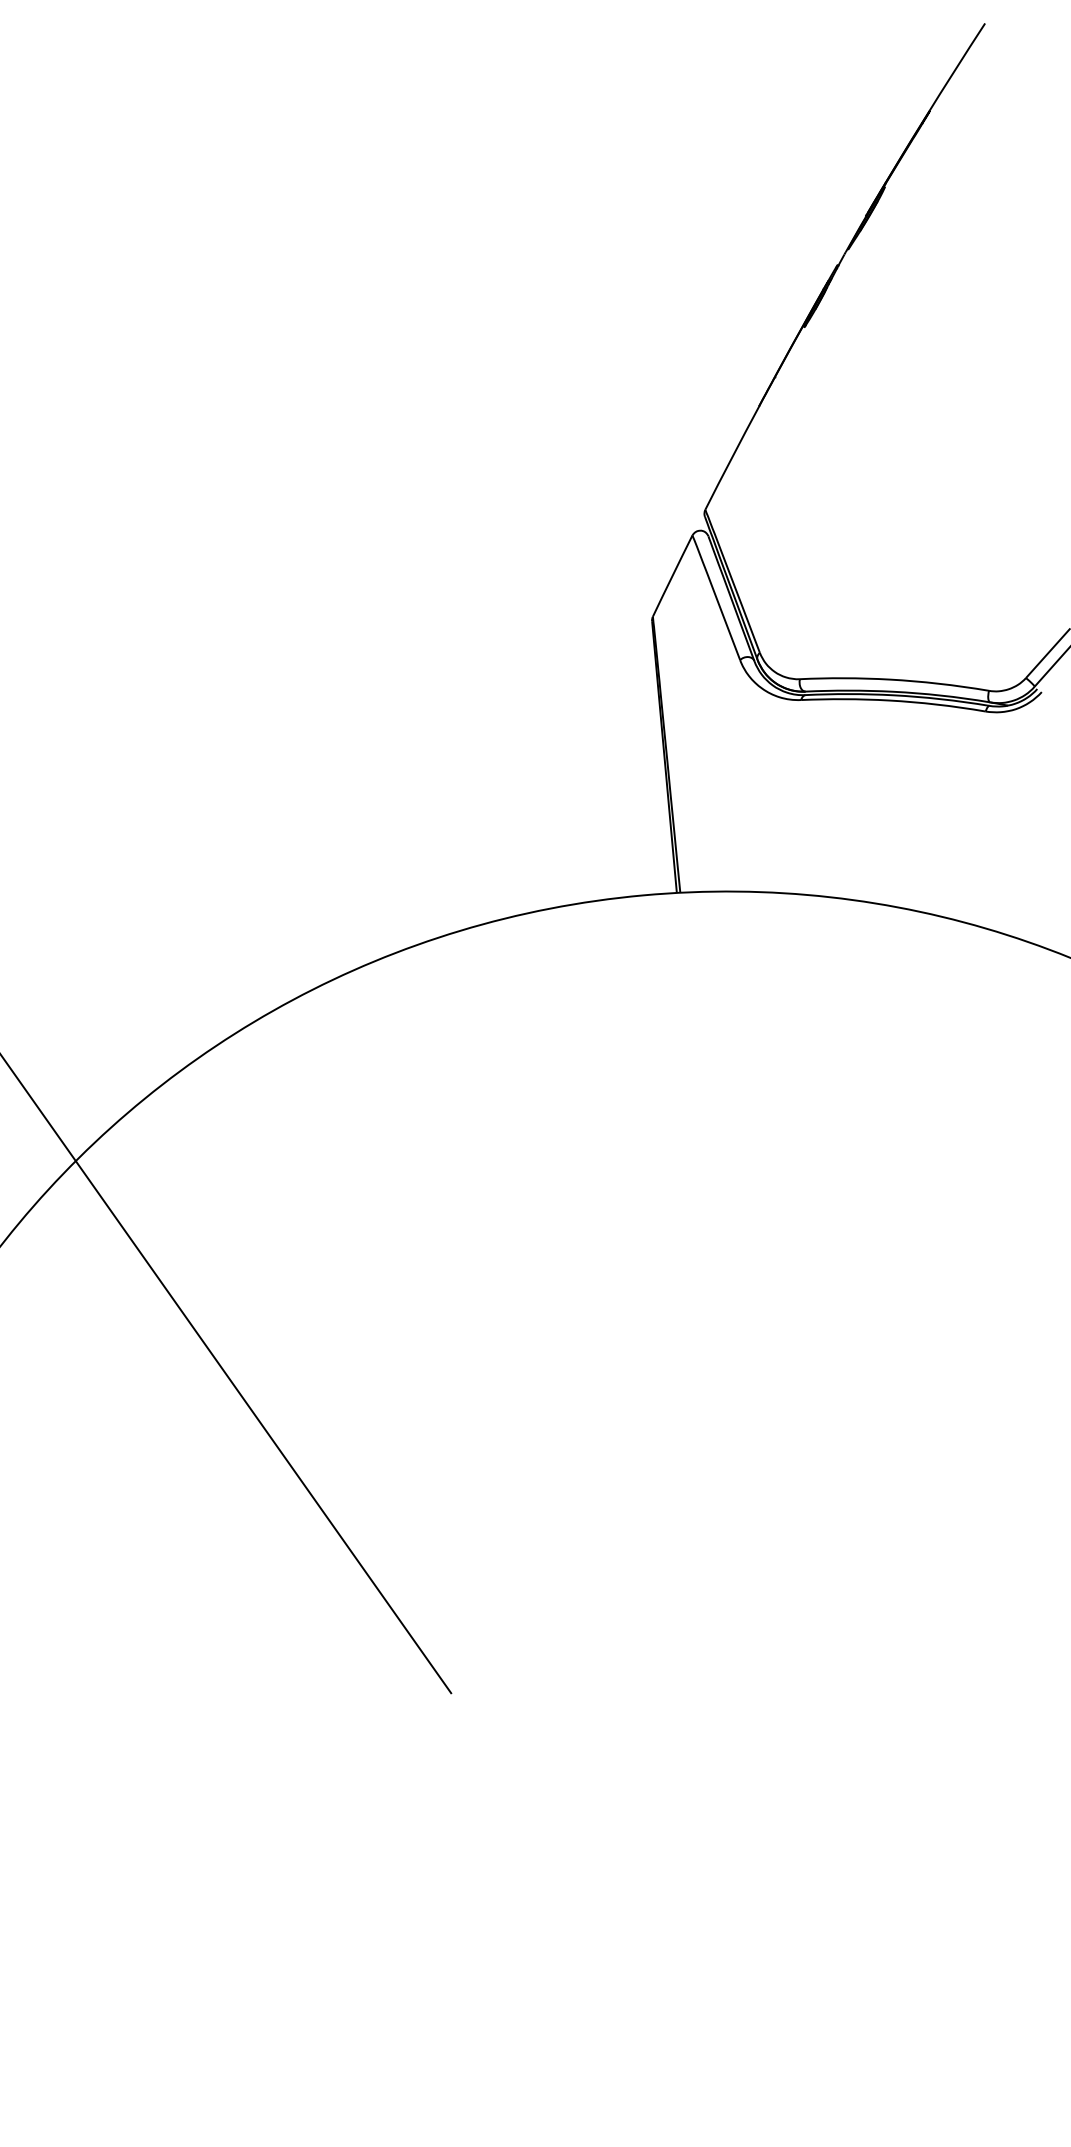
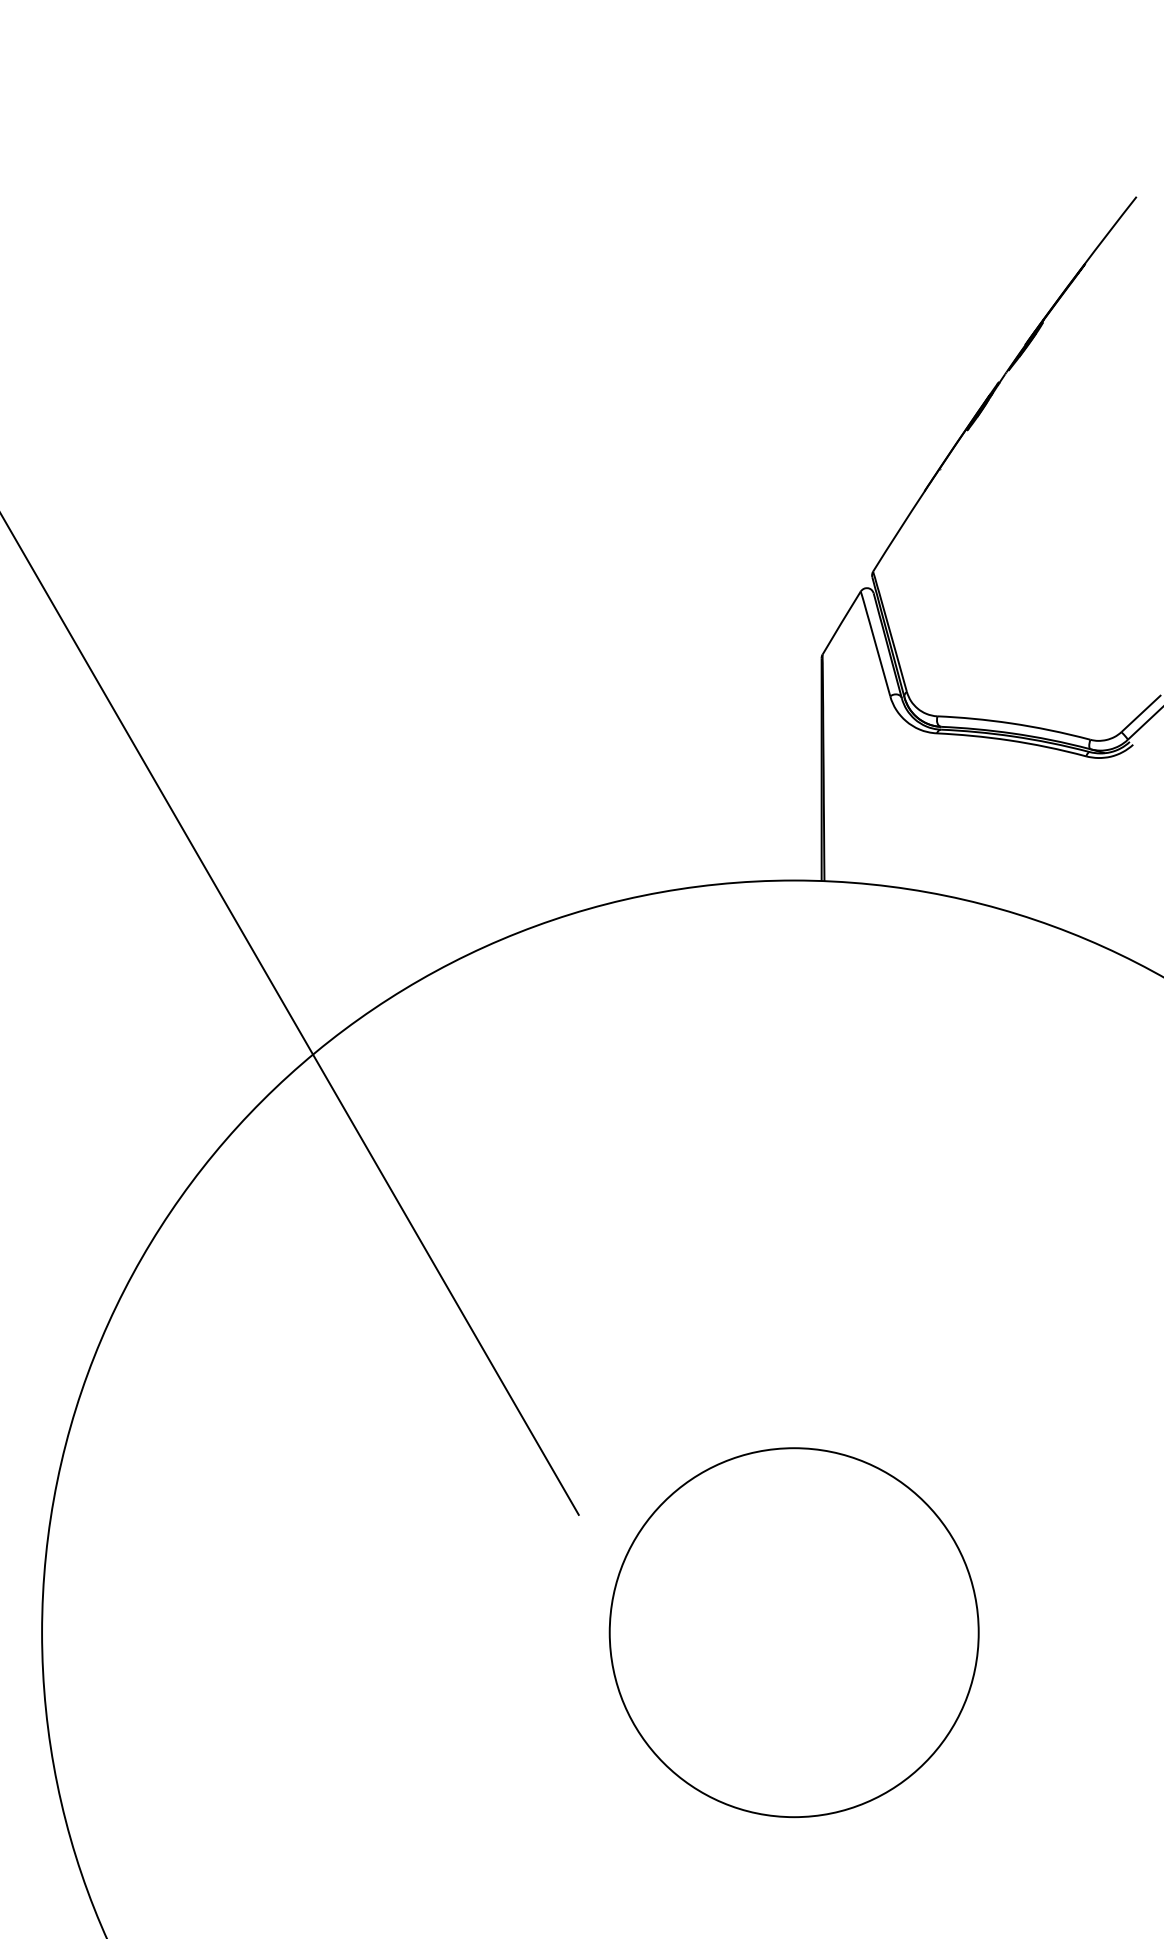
circle: (725, 1812) -> (793, 1632), added

